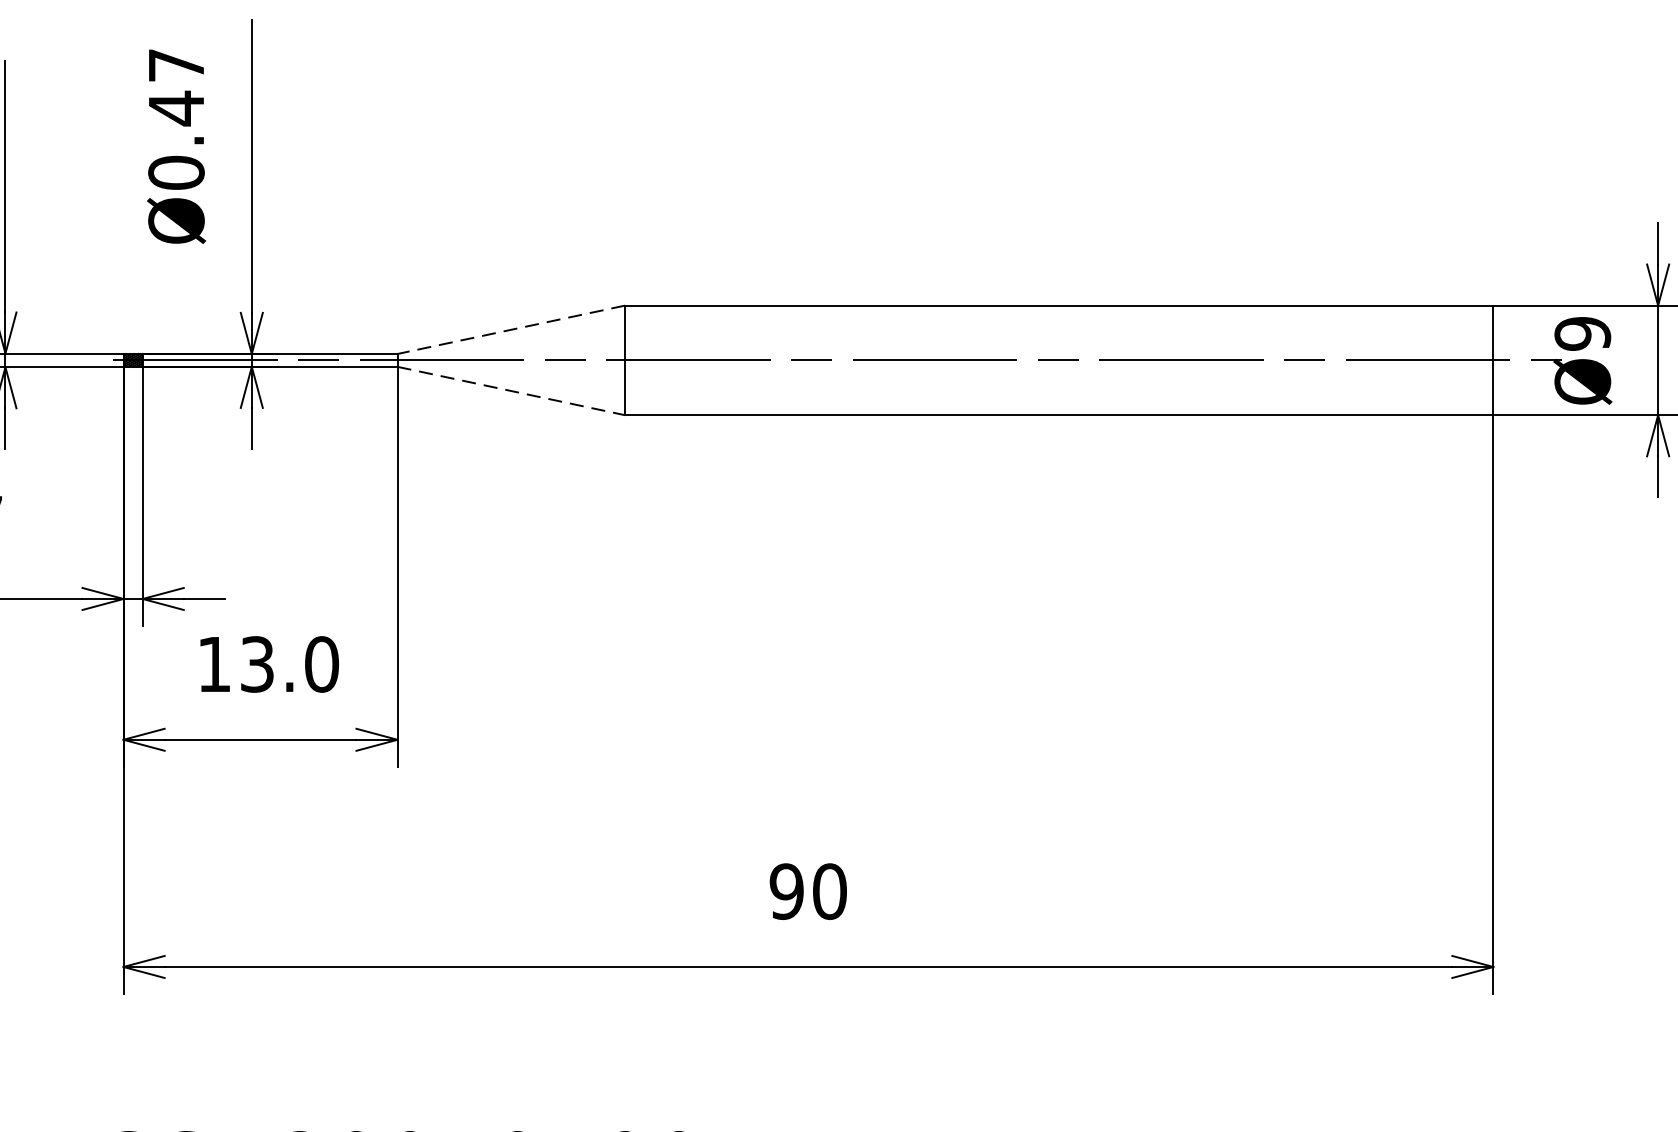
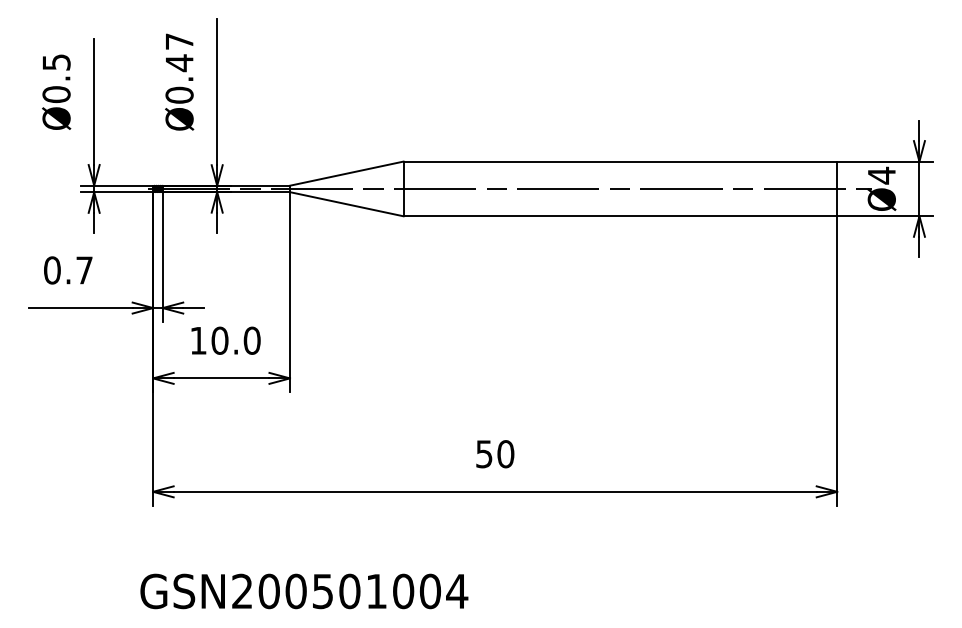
line: (510, 329) -> (346, 173), dashed -> solid
text: (1582, 333) -> (881, 175), Ø9 -> Ø4
line: (512, 391) -> (347, 204), dashed -> solid
text: (256, 663) -> (219, 340), 13.0 -> 10.0
text: (785, 892) -> (483, 454), 90 -> 50

